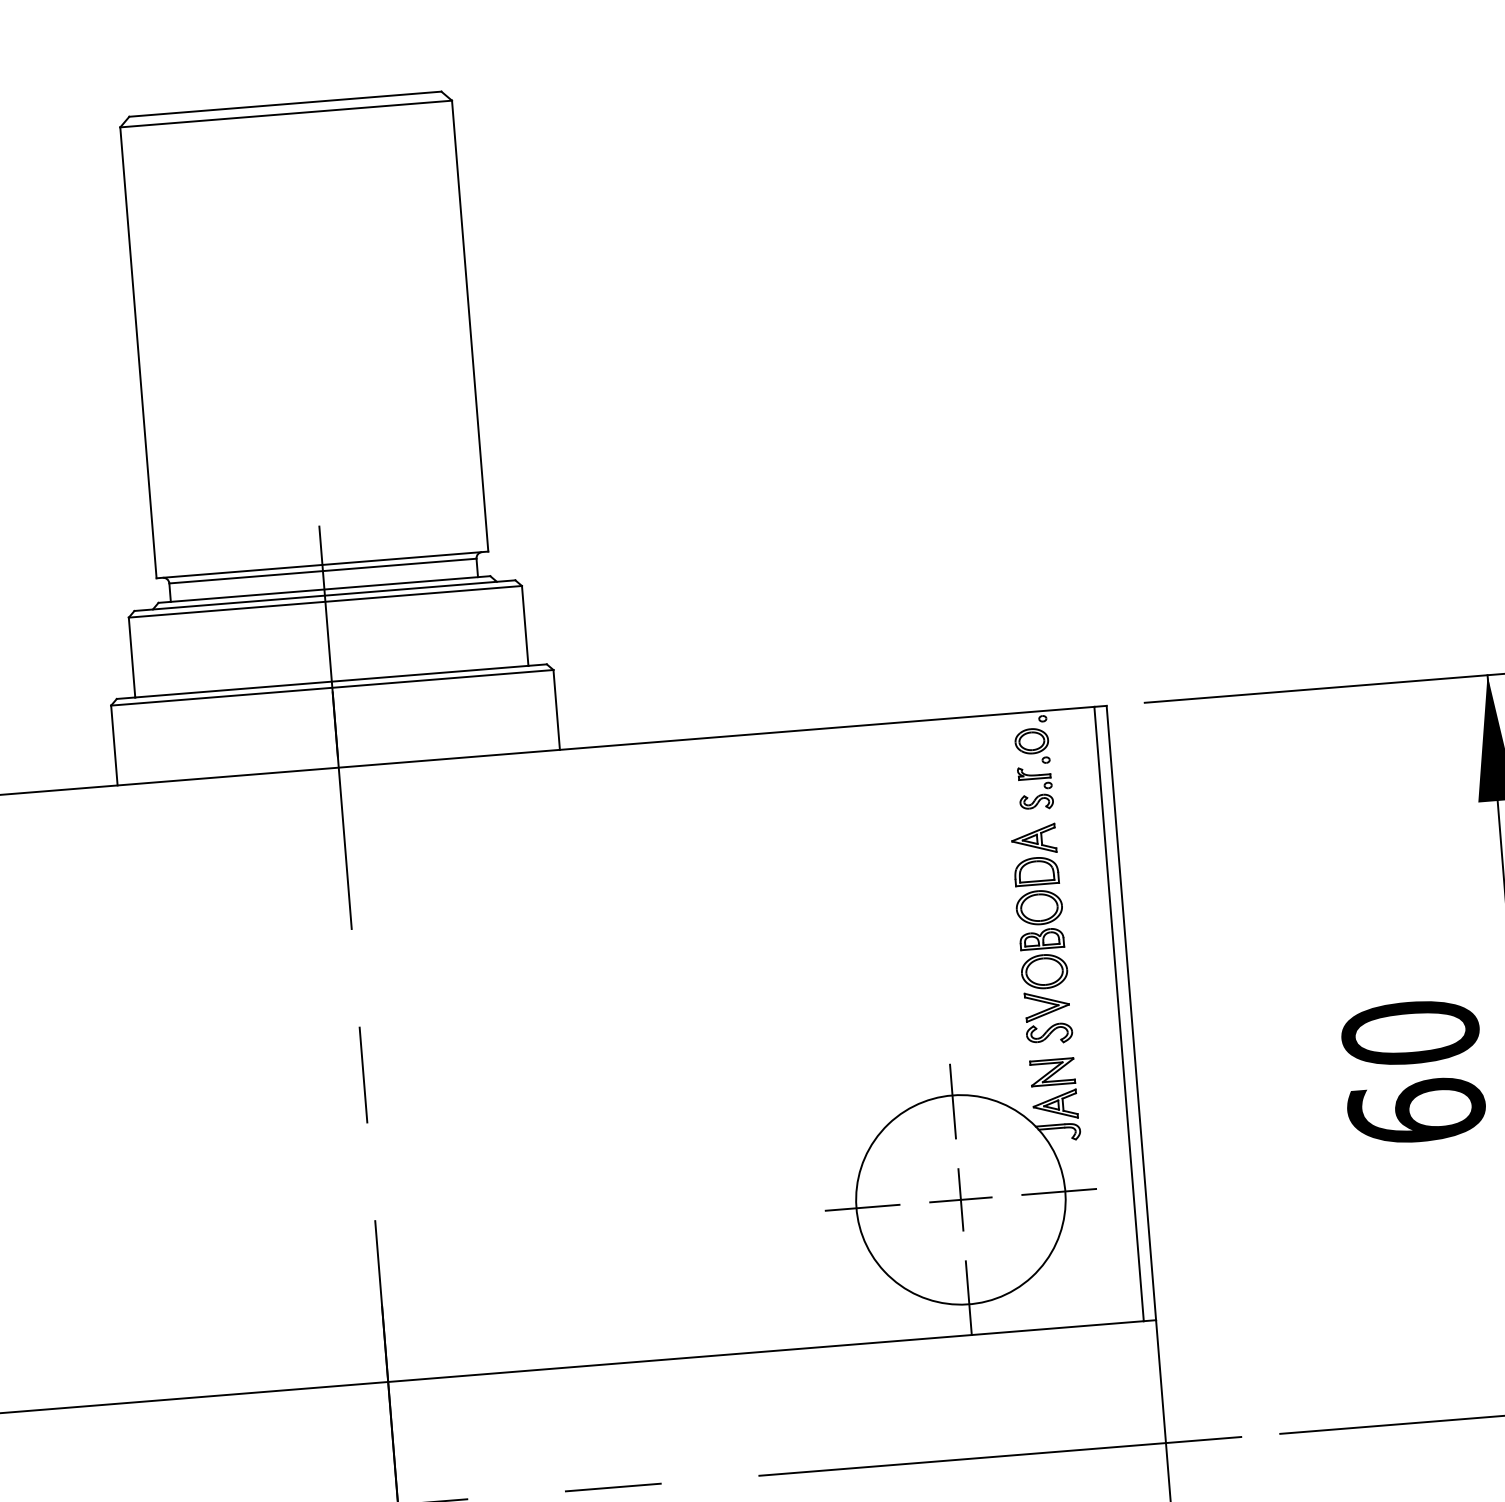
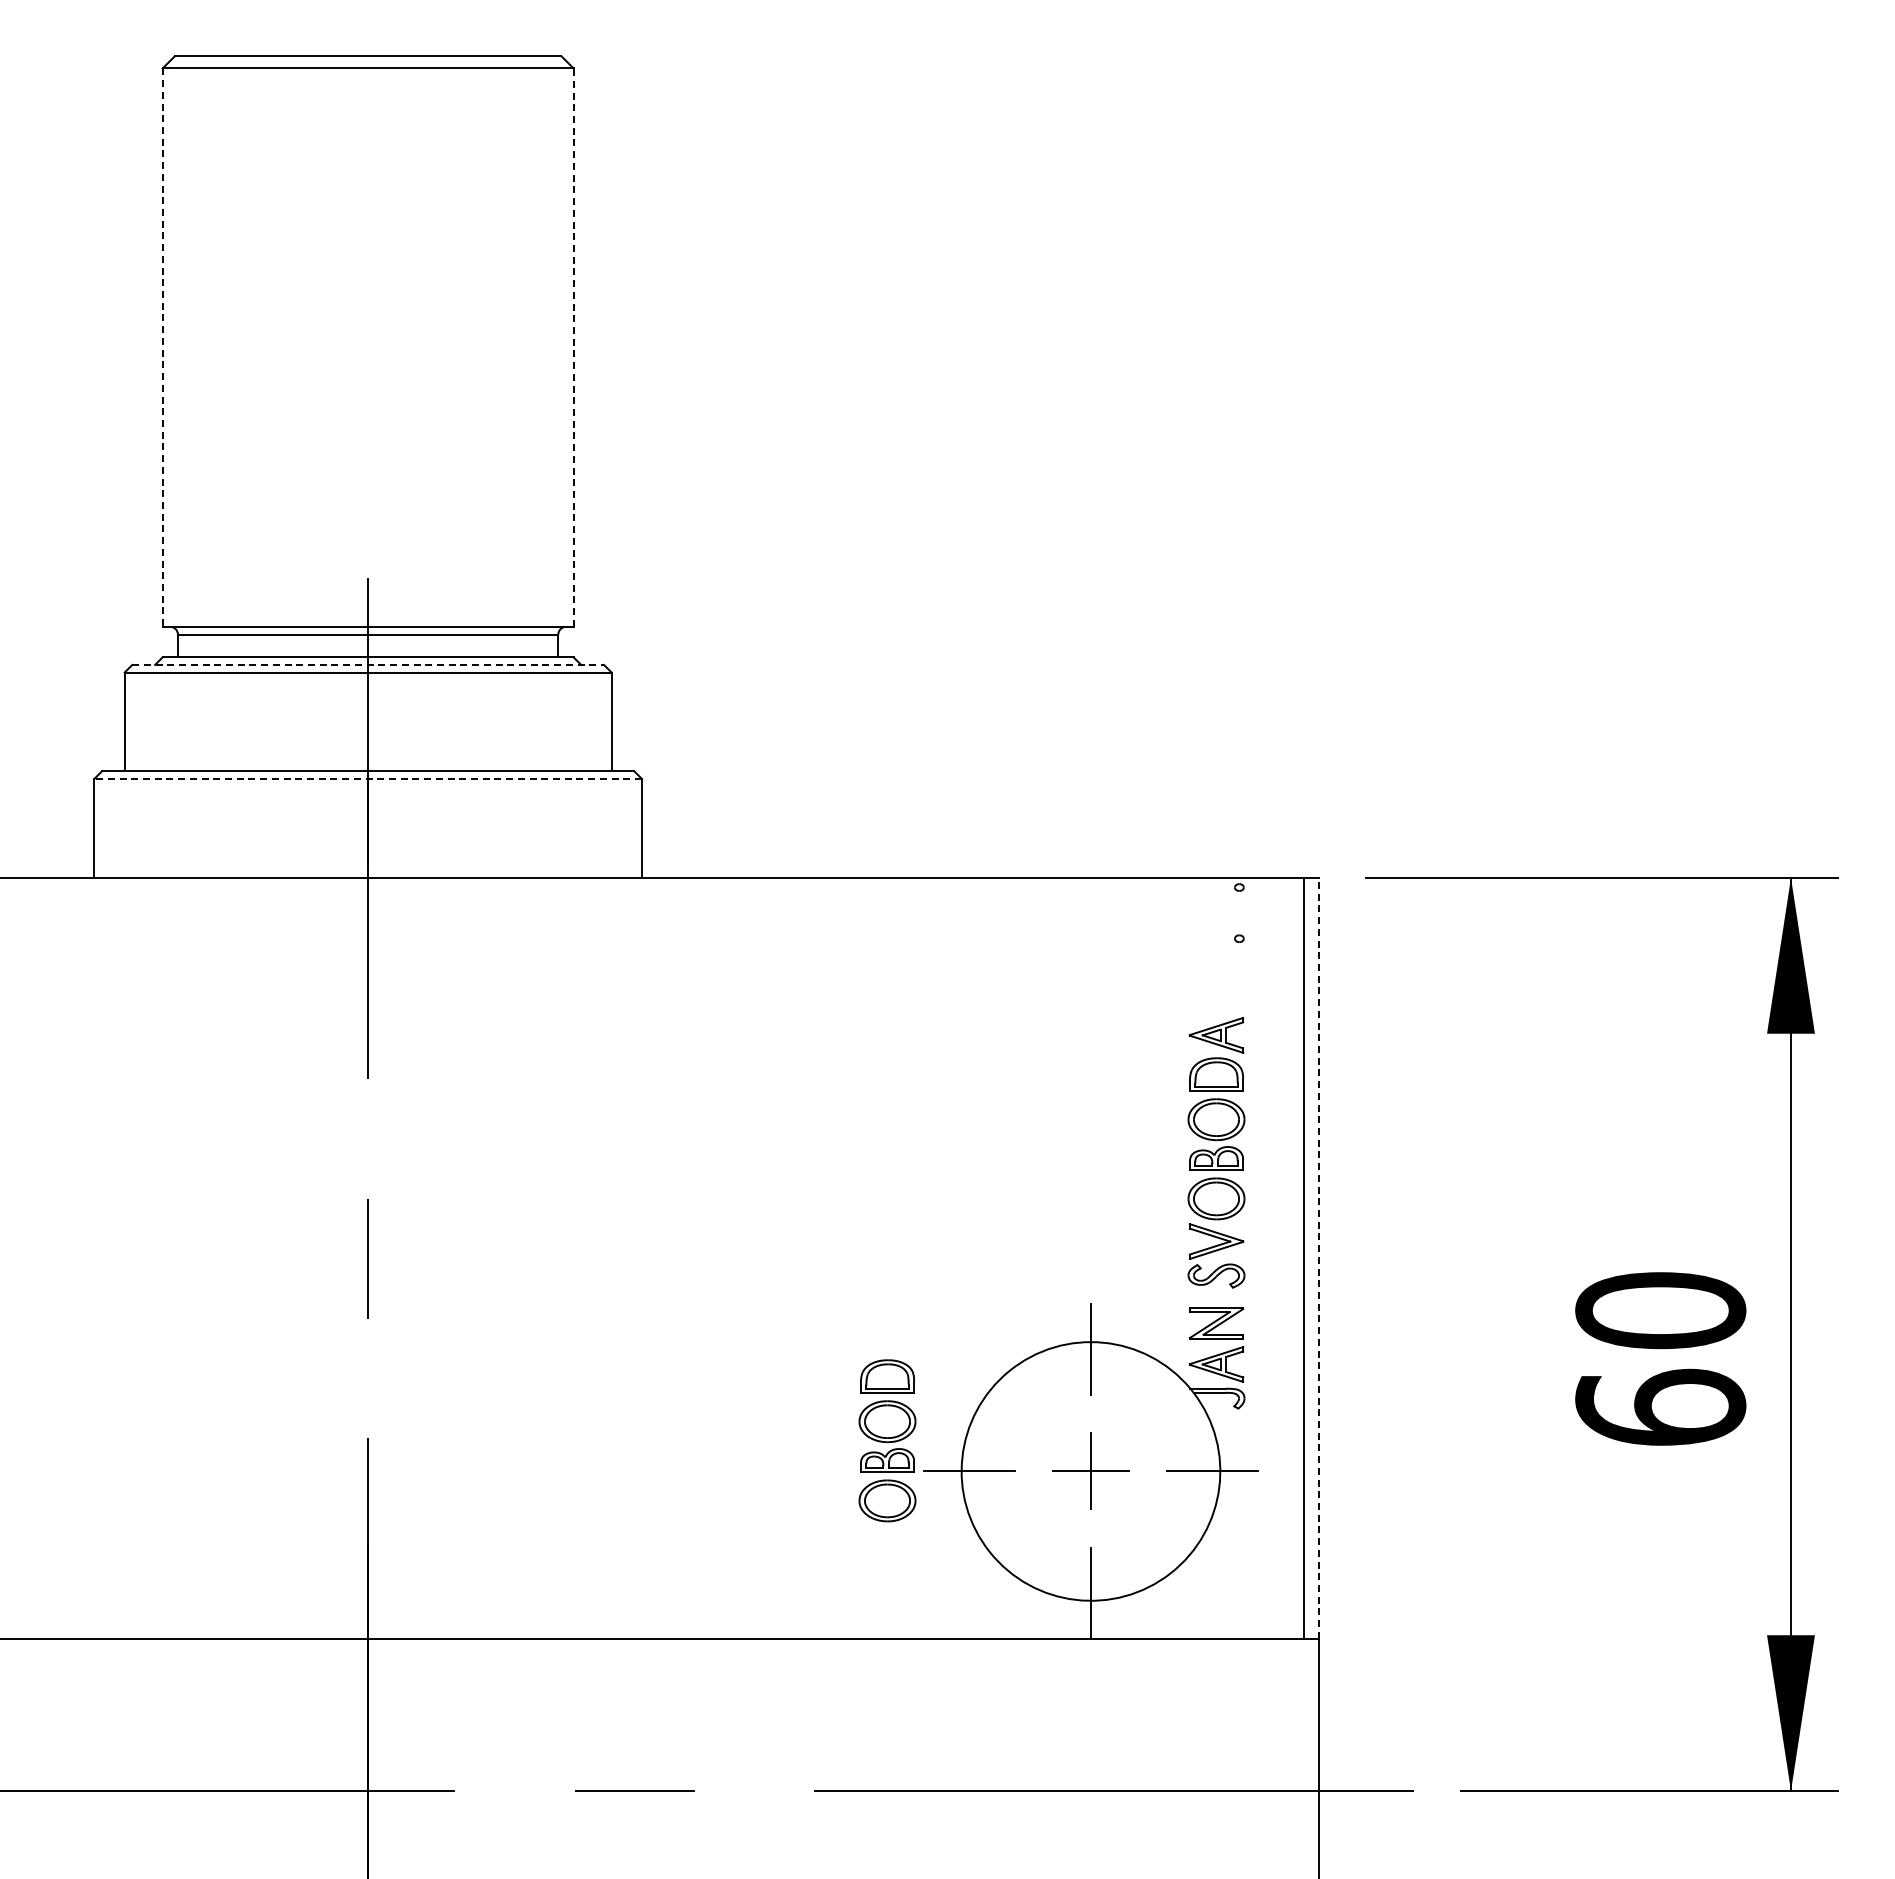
line: (470, 326) -> (573, 347), solid -> dashed
line: (138, 353) -> (162, 348), solid -> dashed
line: (325, 595) -> (368, 664), solid -> dashed
line: (332, 688) -> (368, 779), solid -> dashed
part: (1031, 741) -> (1223, 914), removed
part: (1040, 794) -> (1228, 980), removed
line: (1131, 1012) -> (1319, 1257), solid -> dashed
part: (794, 1188) -> (887, 1440), added

